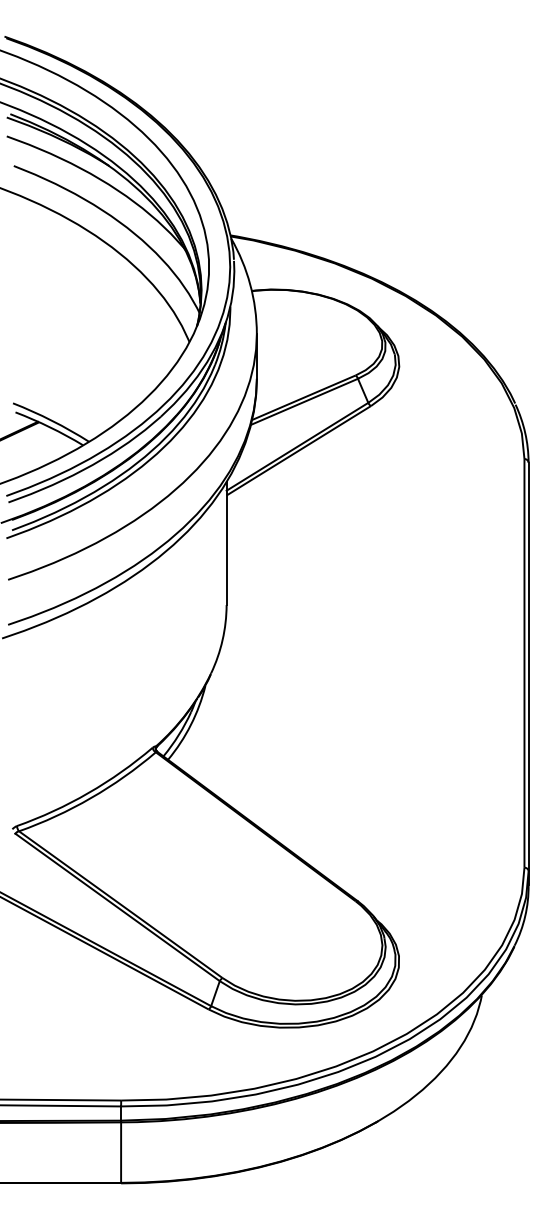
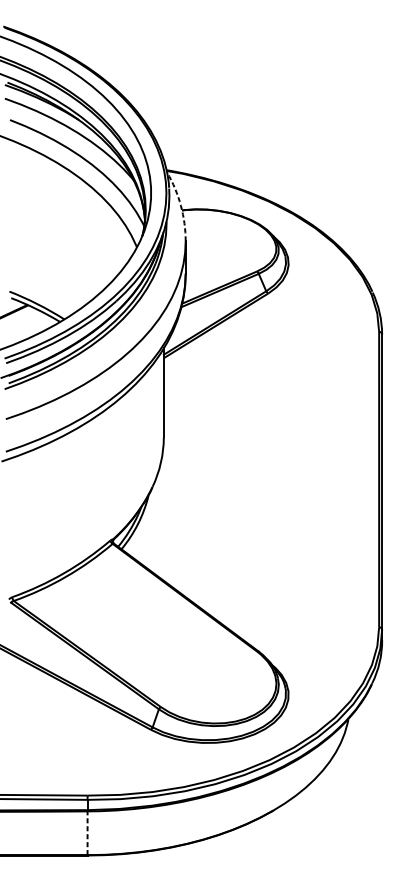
arc: (250, 284) -> (181, 205), solid -> dashed
line: (121, 1152) -> (87, 833), solid -> dashed

